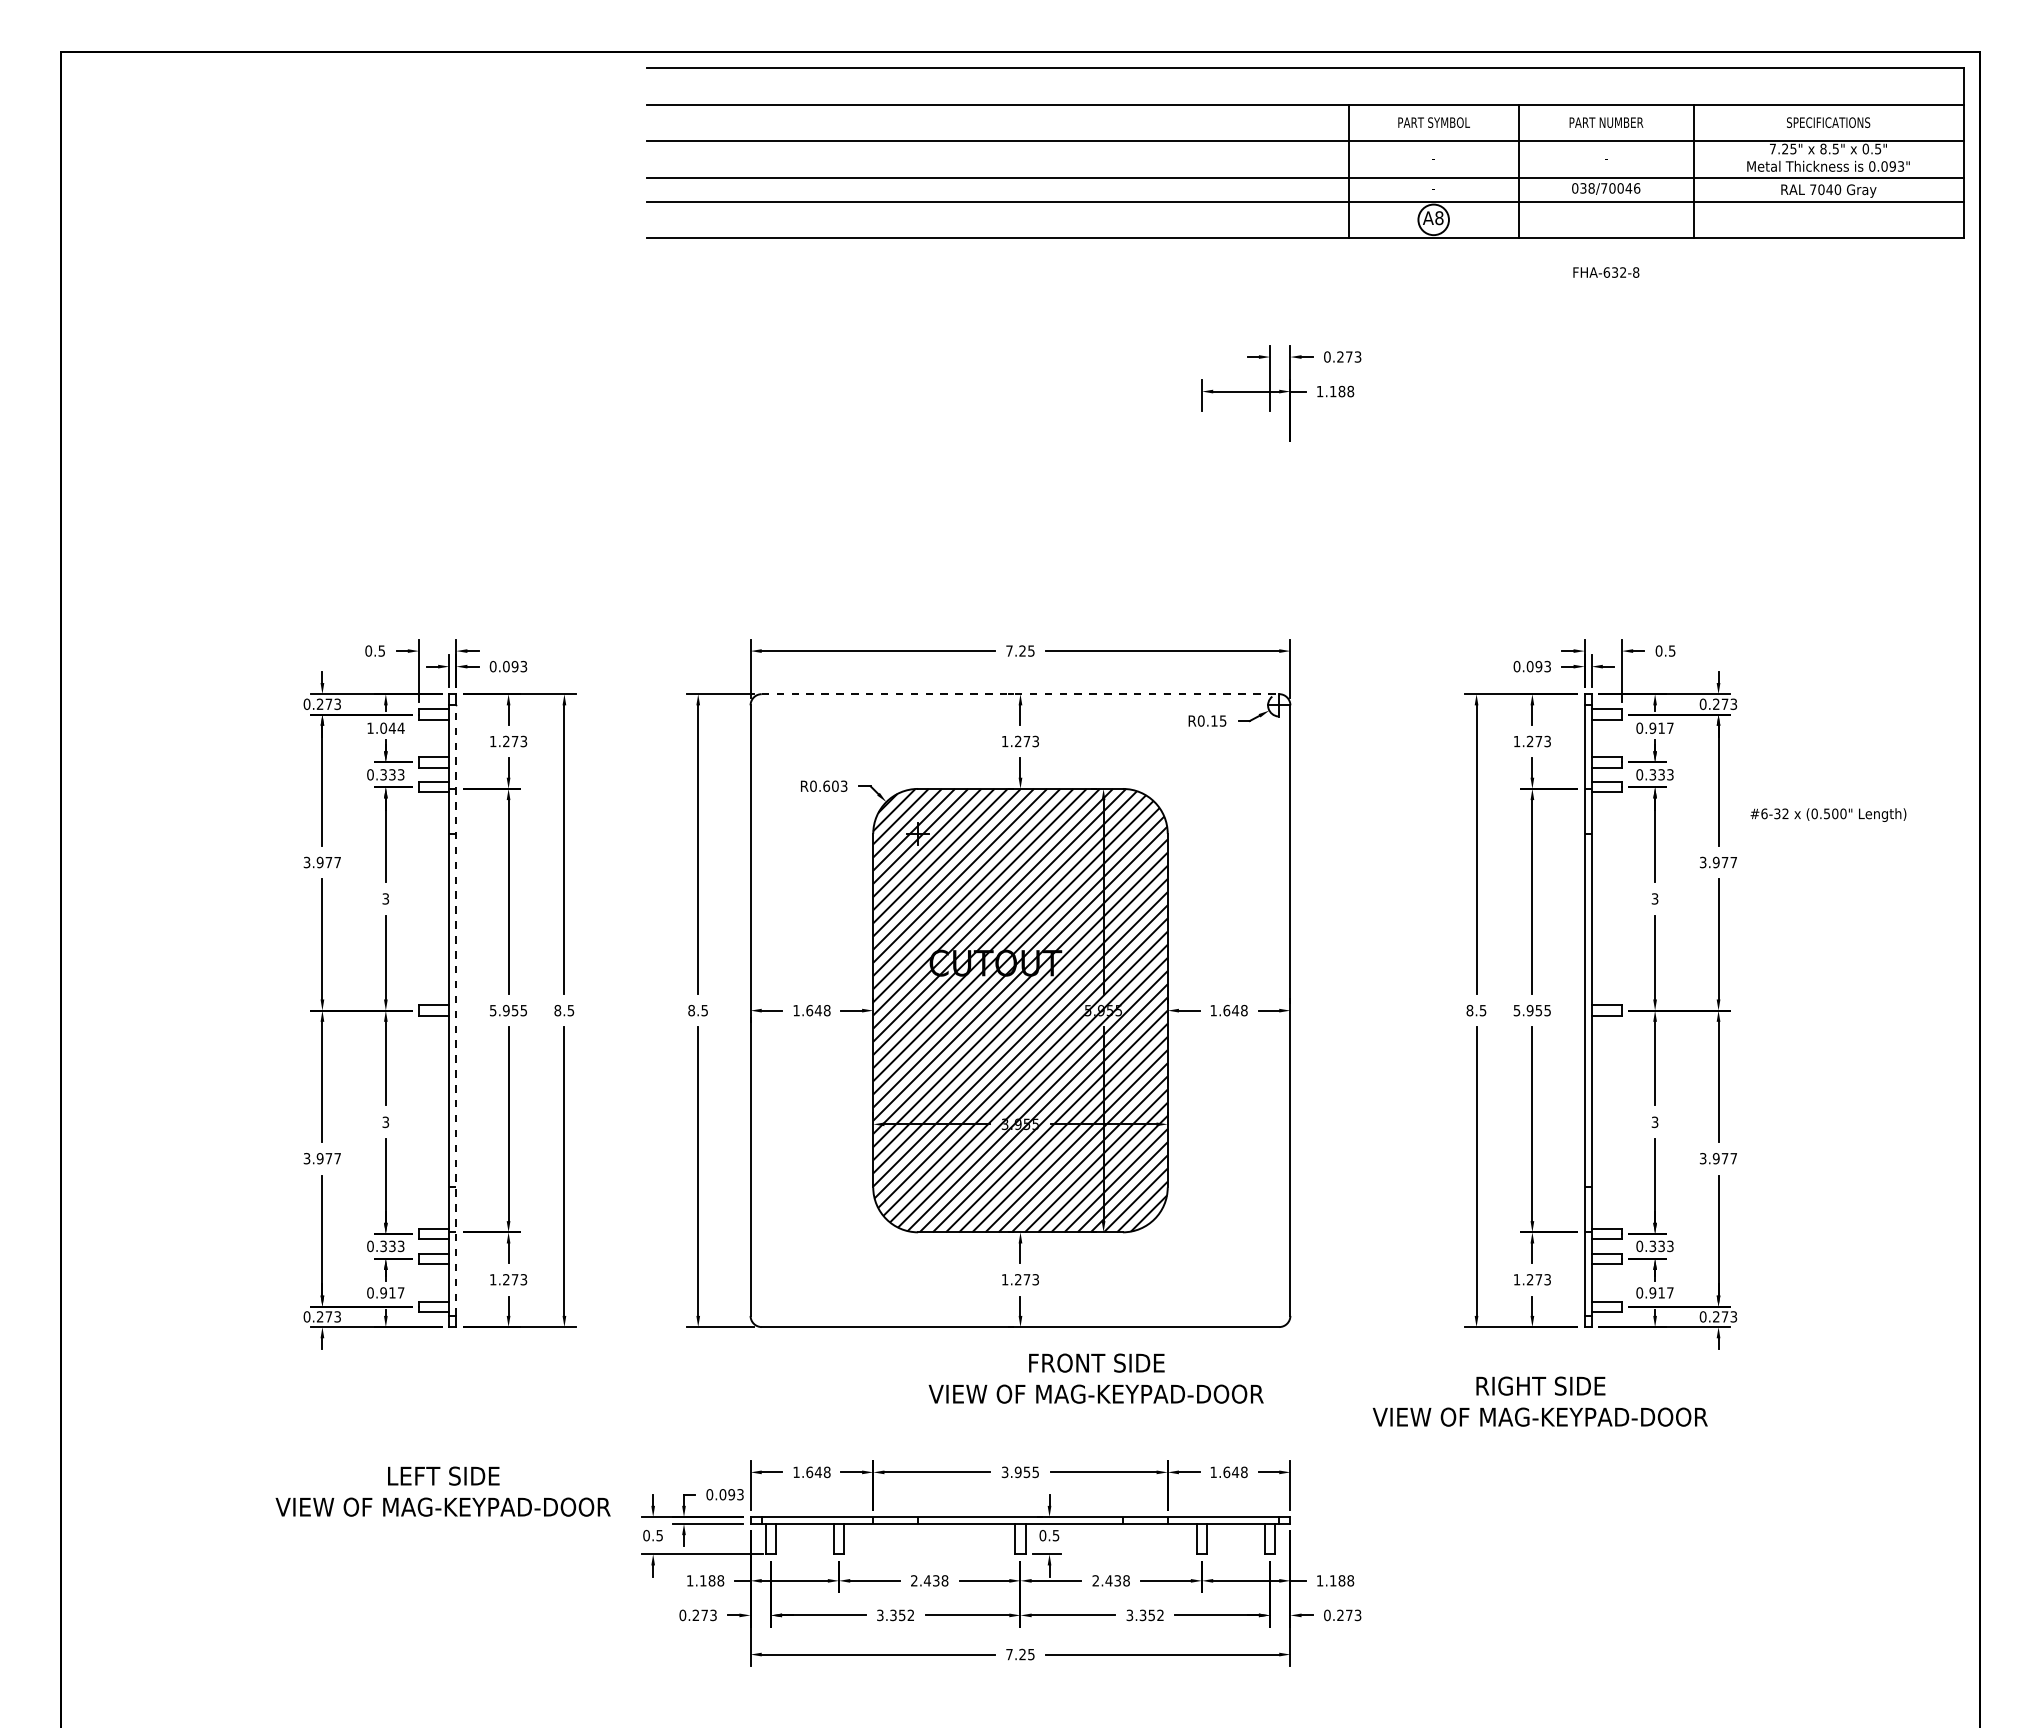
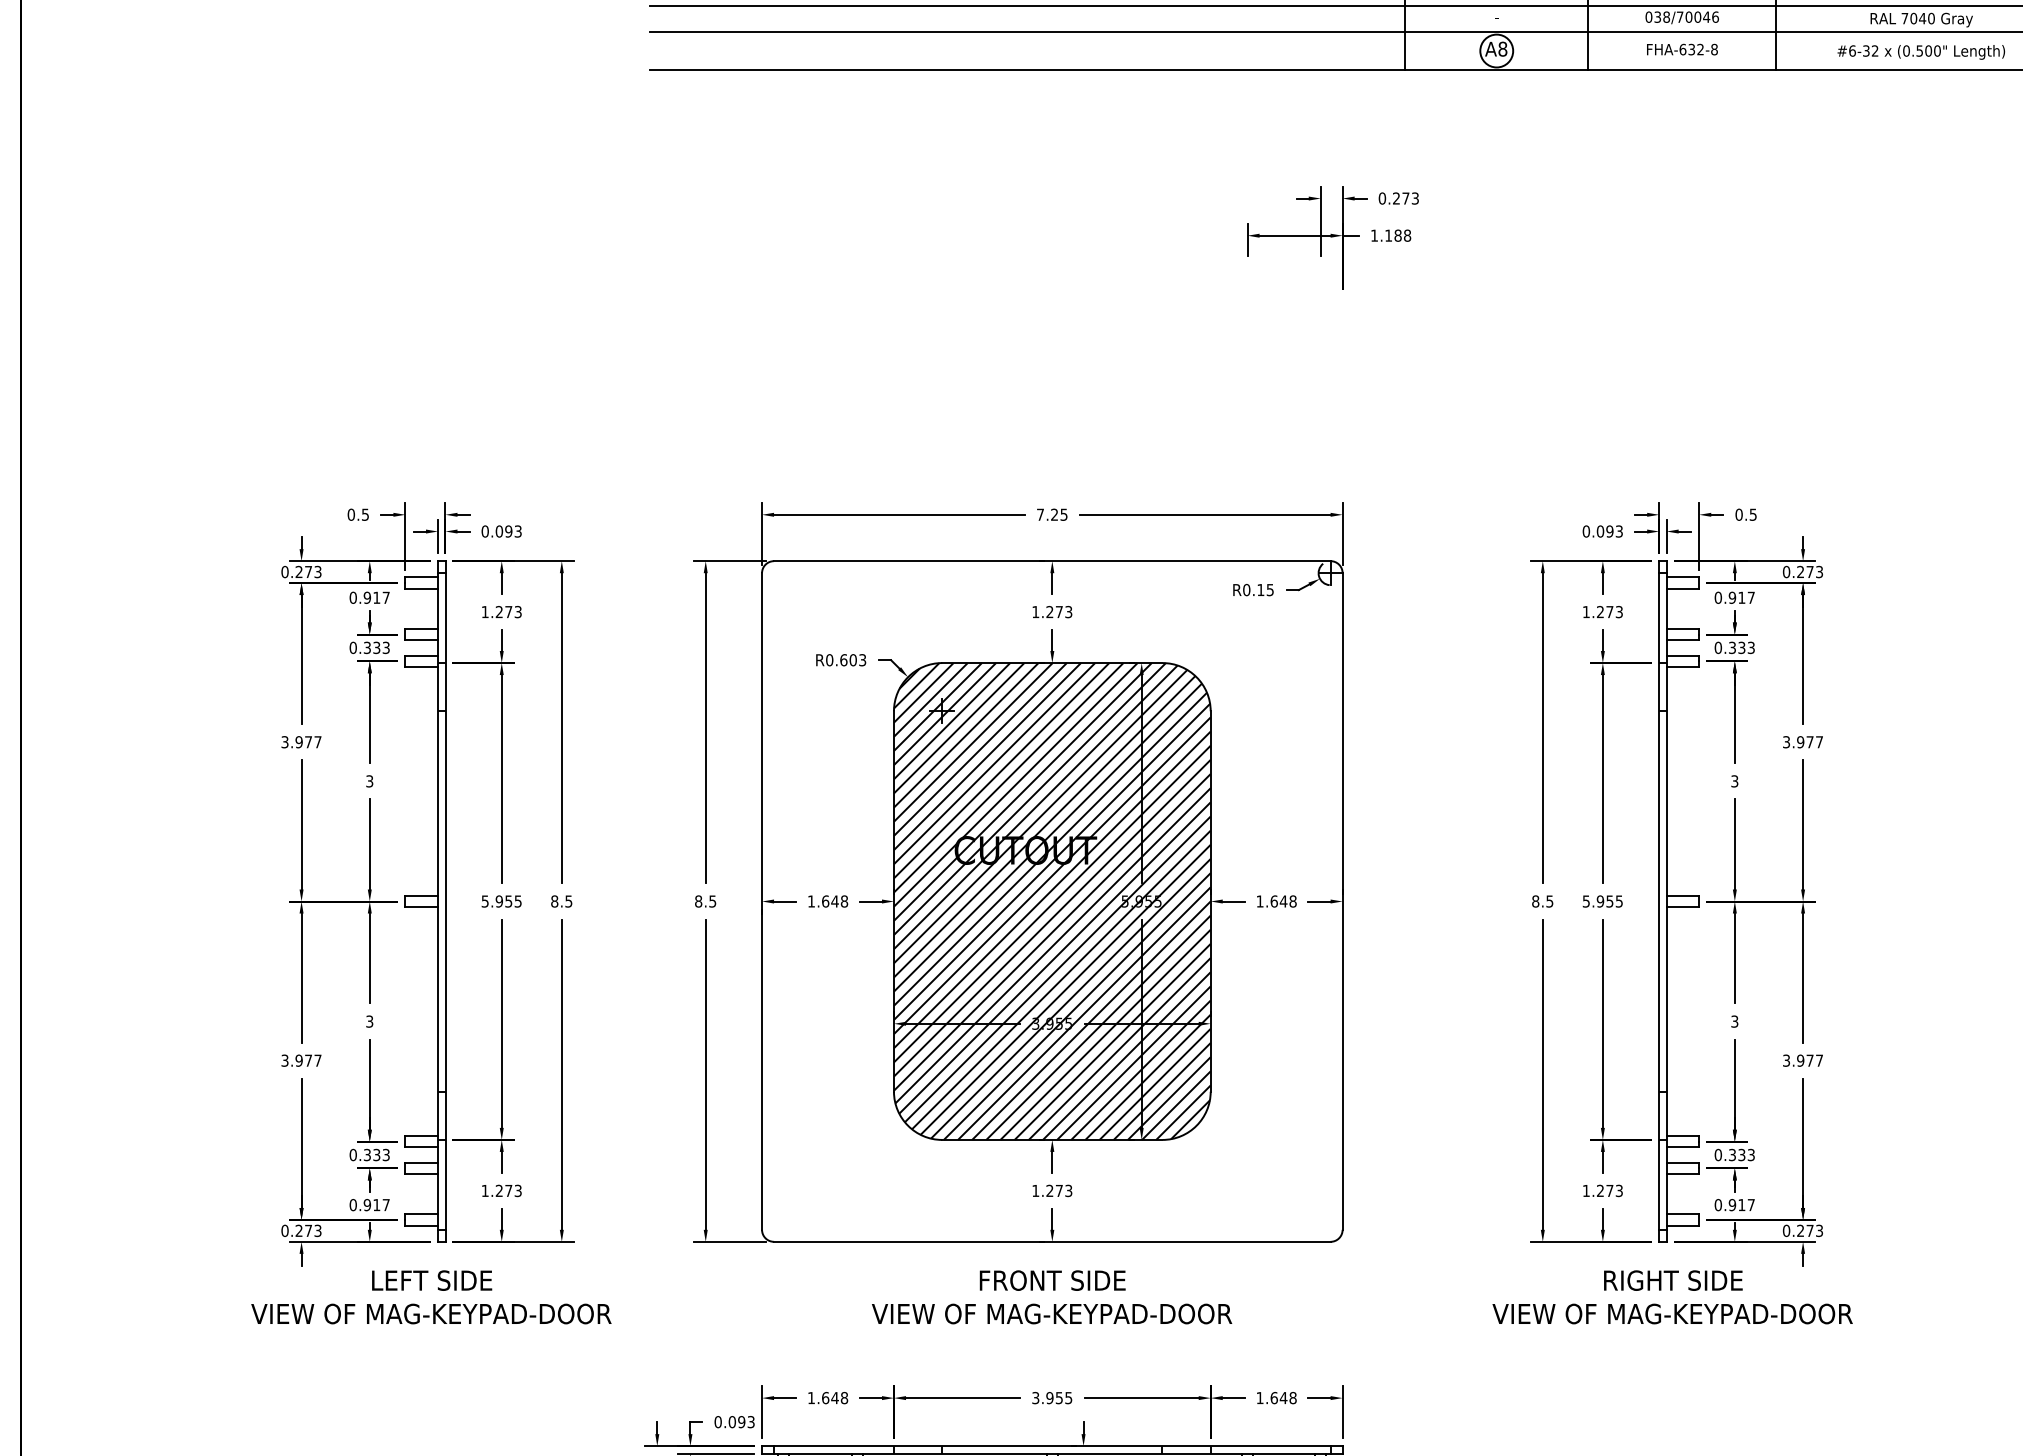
text: (1606, 272) -> (1682, 49), moved
line: (1020, 694) -> (1052, 561), dashed -> solid
text: (385, 727) -> (369, 596), 1.044 -> 0.917
text: (1828, 814) -> (1921, 51), moved
line: (456, 1010) -> (445, 901), dashed -> solid
text: (1095, 1378) -> (1051, 1297), moved
text: (1539, 1401) -> (1671, 1297), moved
text: (442, 1491) -> (430, 1297), moved

